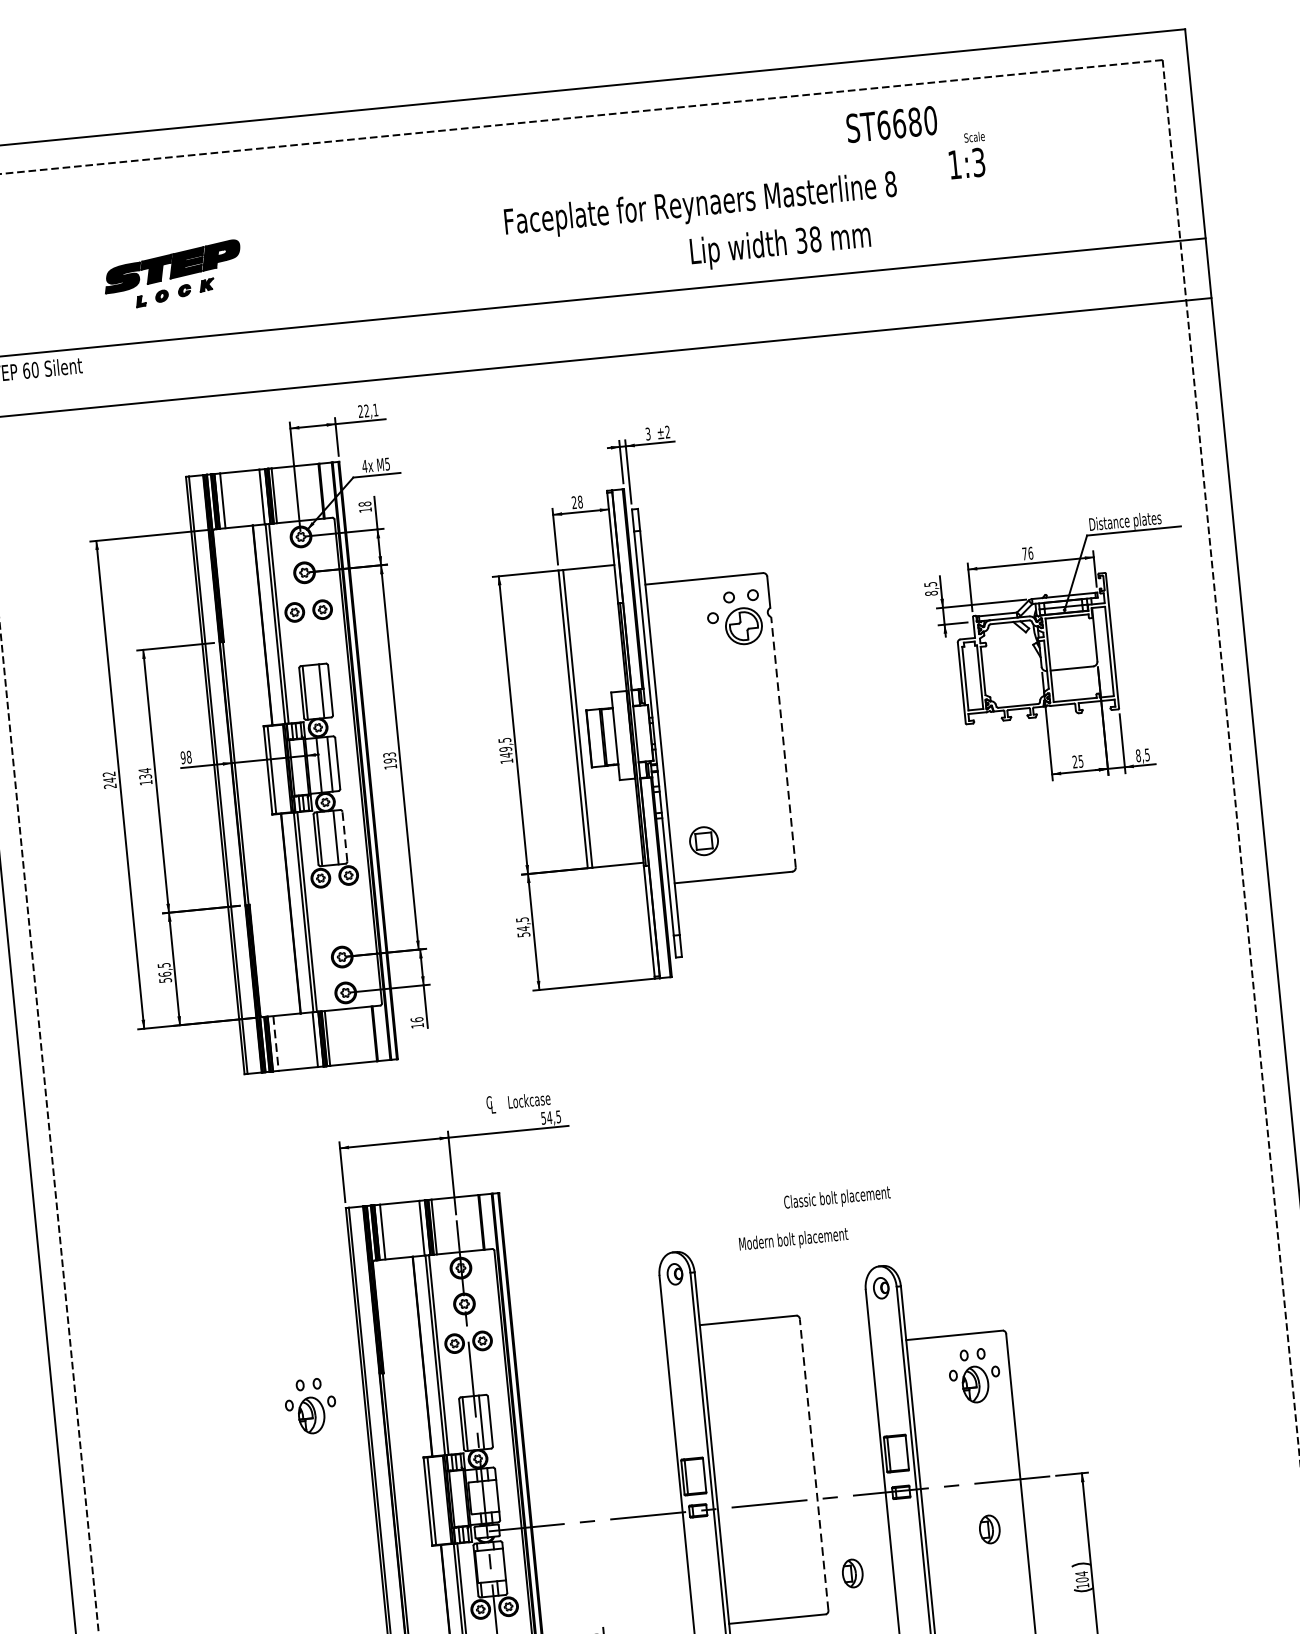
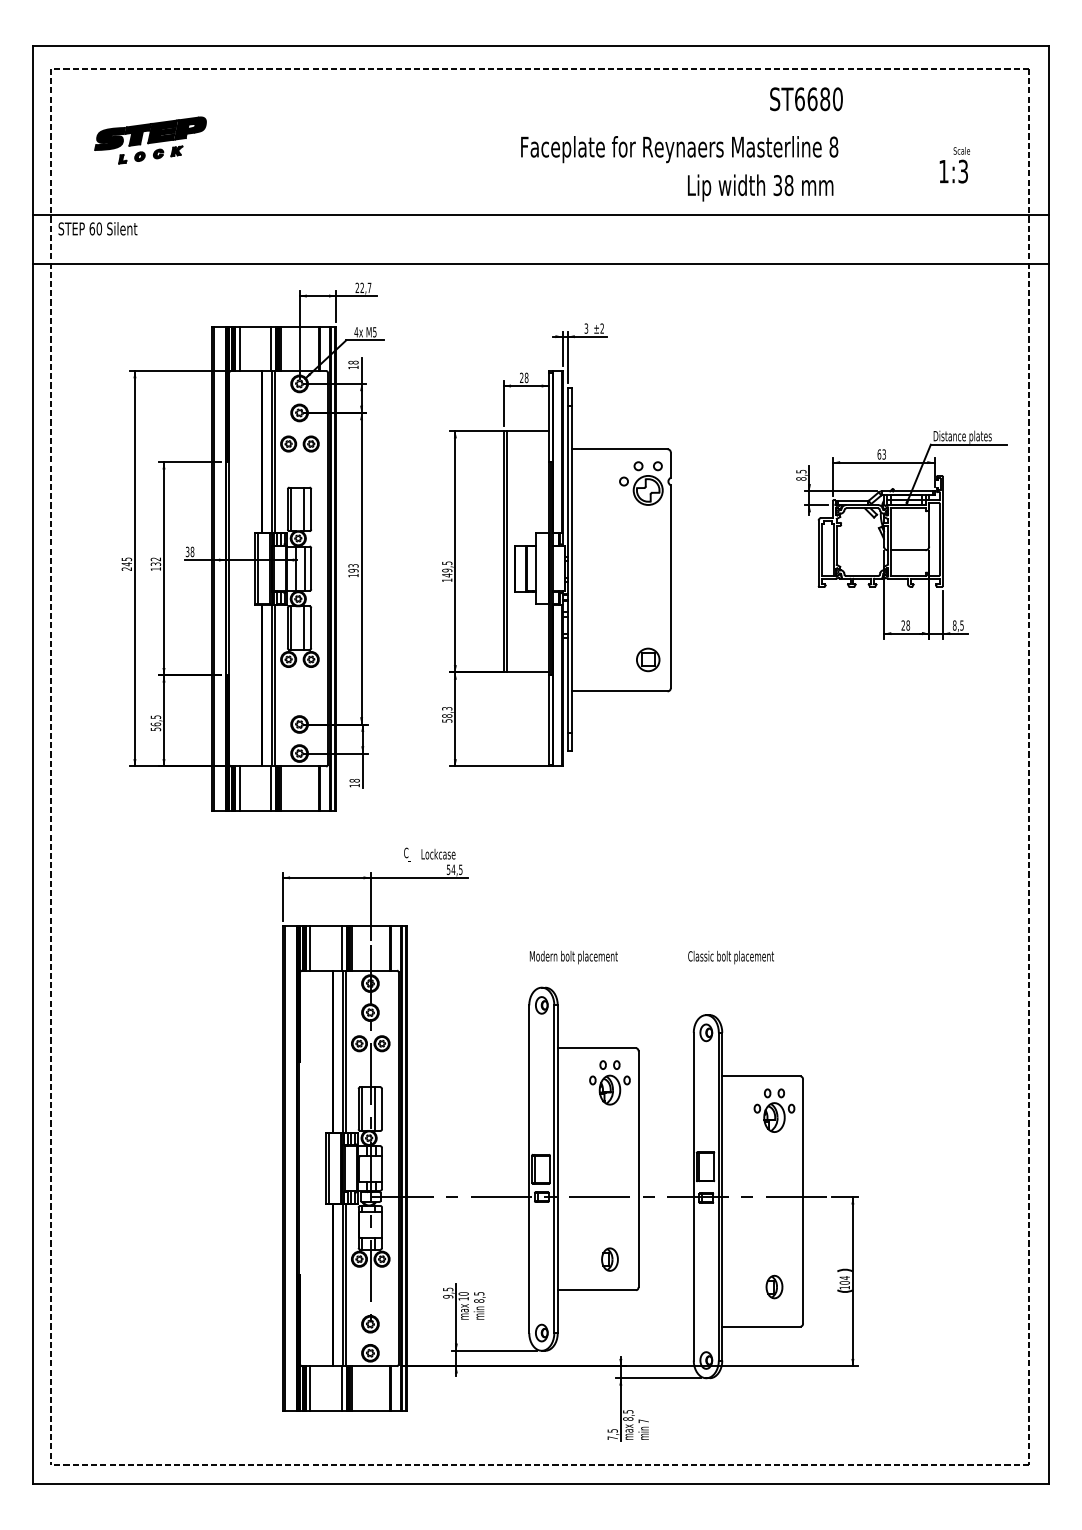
text: (967, 156) -> (954, 165), moved
text: (700, 205) -> (679, 149), moved
text: (780, 245) -> (760, 187), moved
part: (173, 274) -> (150, 140), moved
text: (375, 409) -> (369, 287), 22,1 -> 22,7
text: (1027, 553) -> (881, 454), 76 -> 63
line: (783, 741) -> (670, 586), dashed -> solid
text: (183, 757) -> (187, 551), 98 -> 38
text: (1081, 761) -> (908, 625), 25 -> 28
text: (144, 770) -> (155, 559), 134 -> 132
text: (108, 774) -> (126, 559), 242 -> 245
line: (345, 835) -> (311, 627), dashed -> solid
part: (704, 840) -> (648, 659), moved
text: (523, 924) -> (447, 712), 54,5 -> 58,3
text: (416, 1019) -> (354, 780), 16 -> 18
line: (275, 1044) -> (239, 789), dashed -> solid
text: (836, 1198) -> (730, 957), moved
text: (793, 1240) -> (573, 957), moved
part: (310, 1406) -> (609, 1082), moved
line: (814, 1465) -> (638, 1169), dashed -> solid
part: (989, 1528) -> (774, 1286), moved
part: (852, 1573) -> (609, 1259), moved

